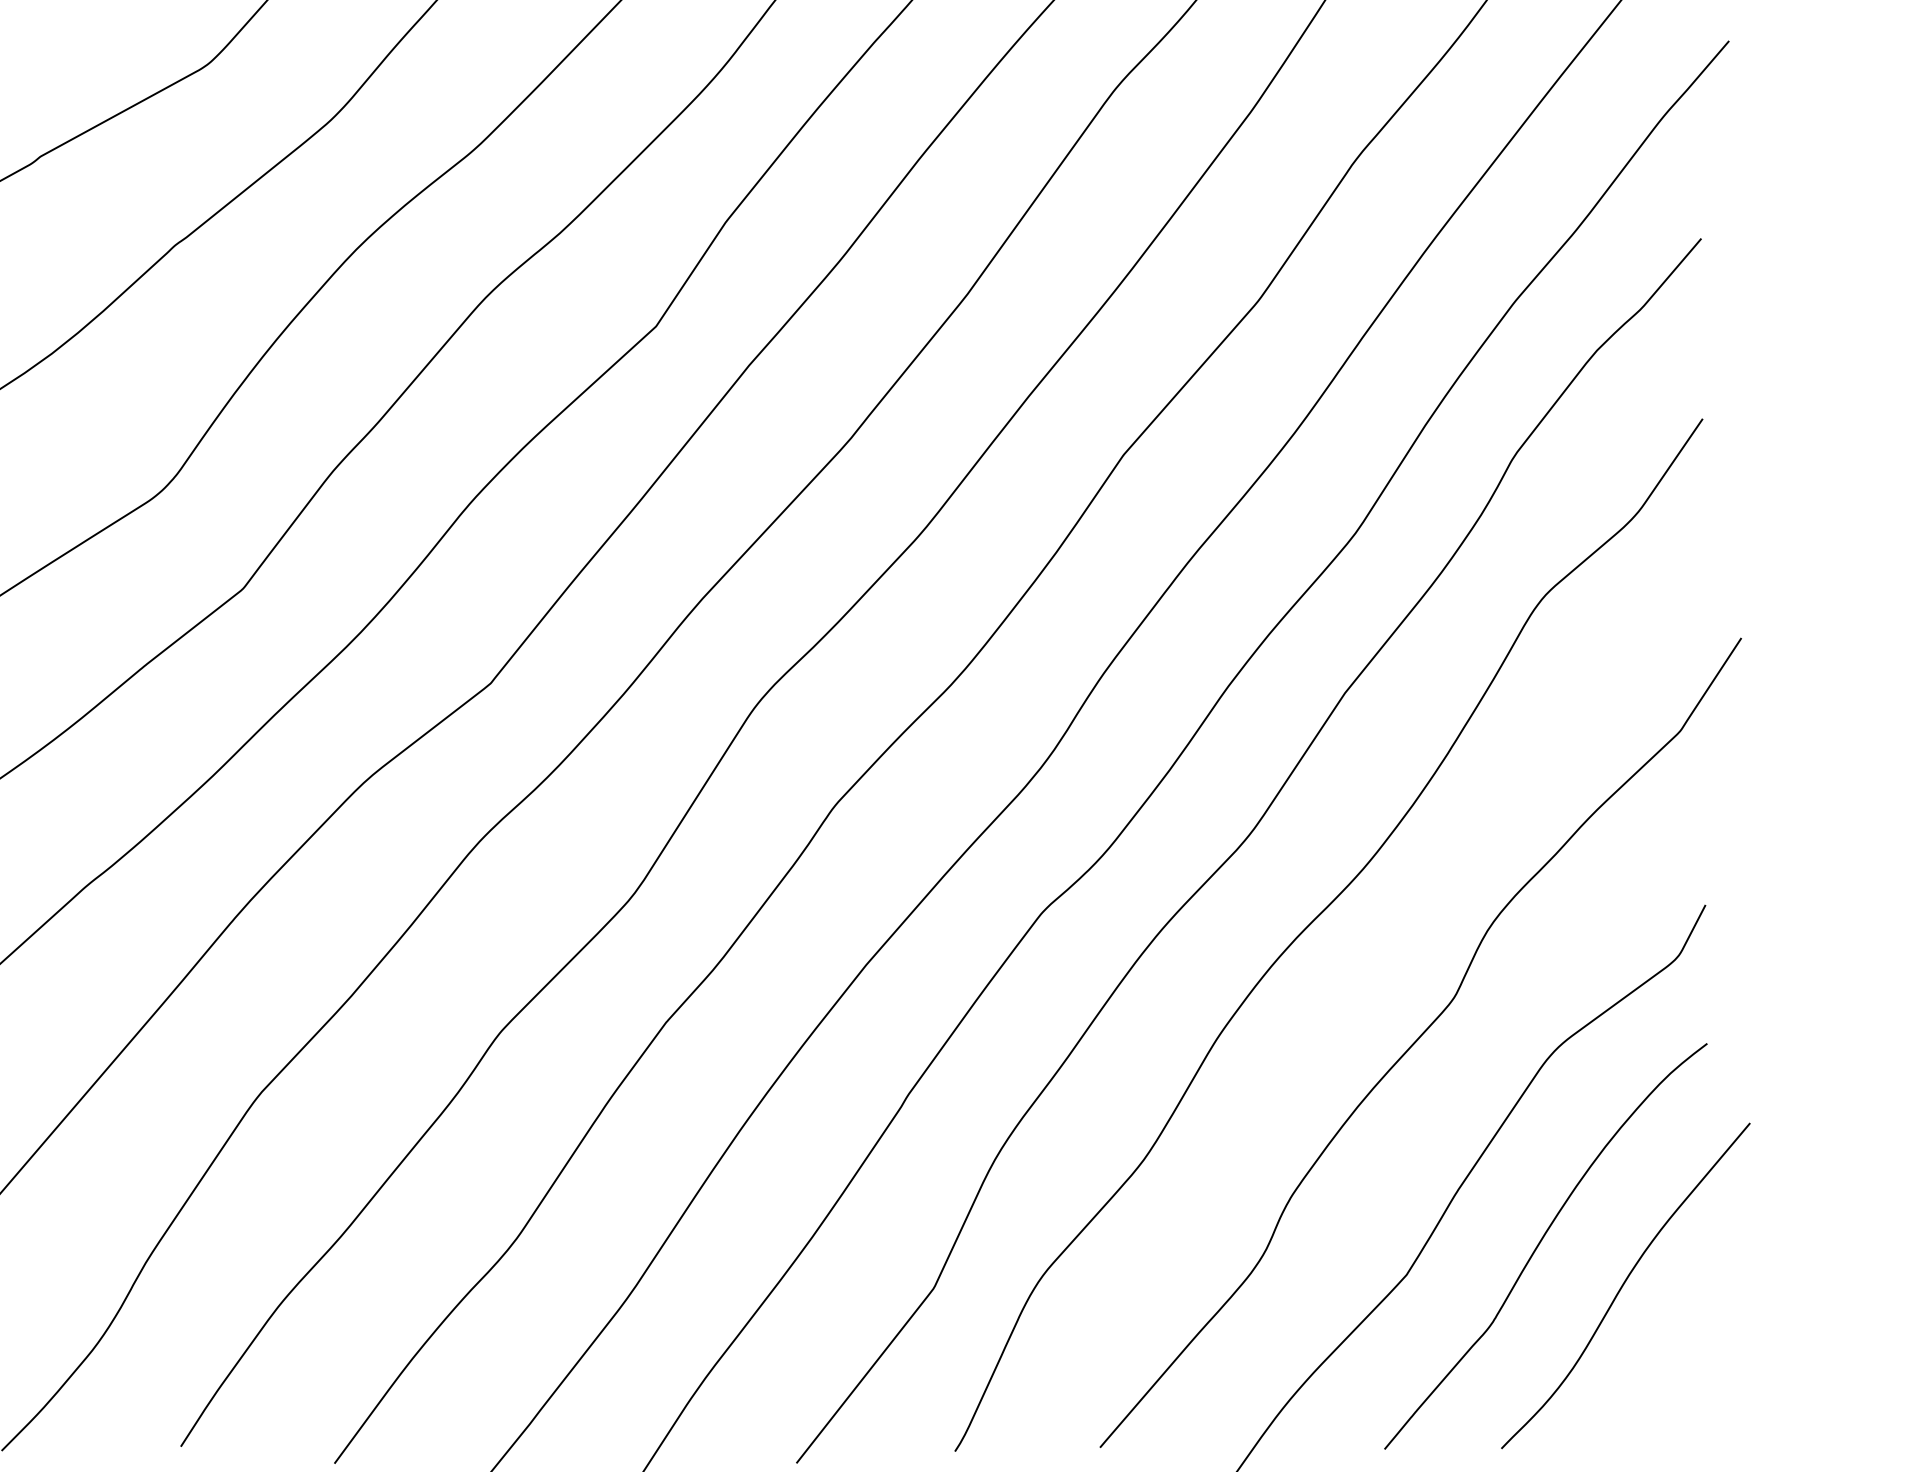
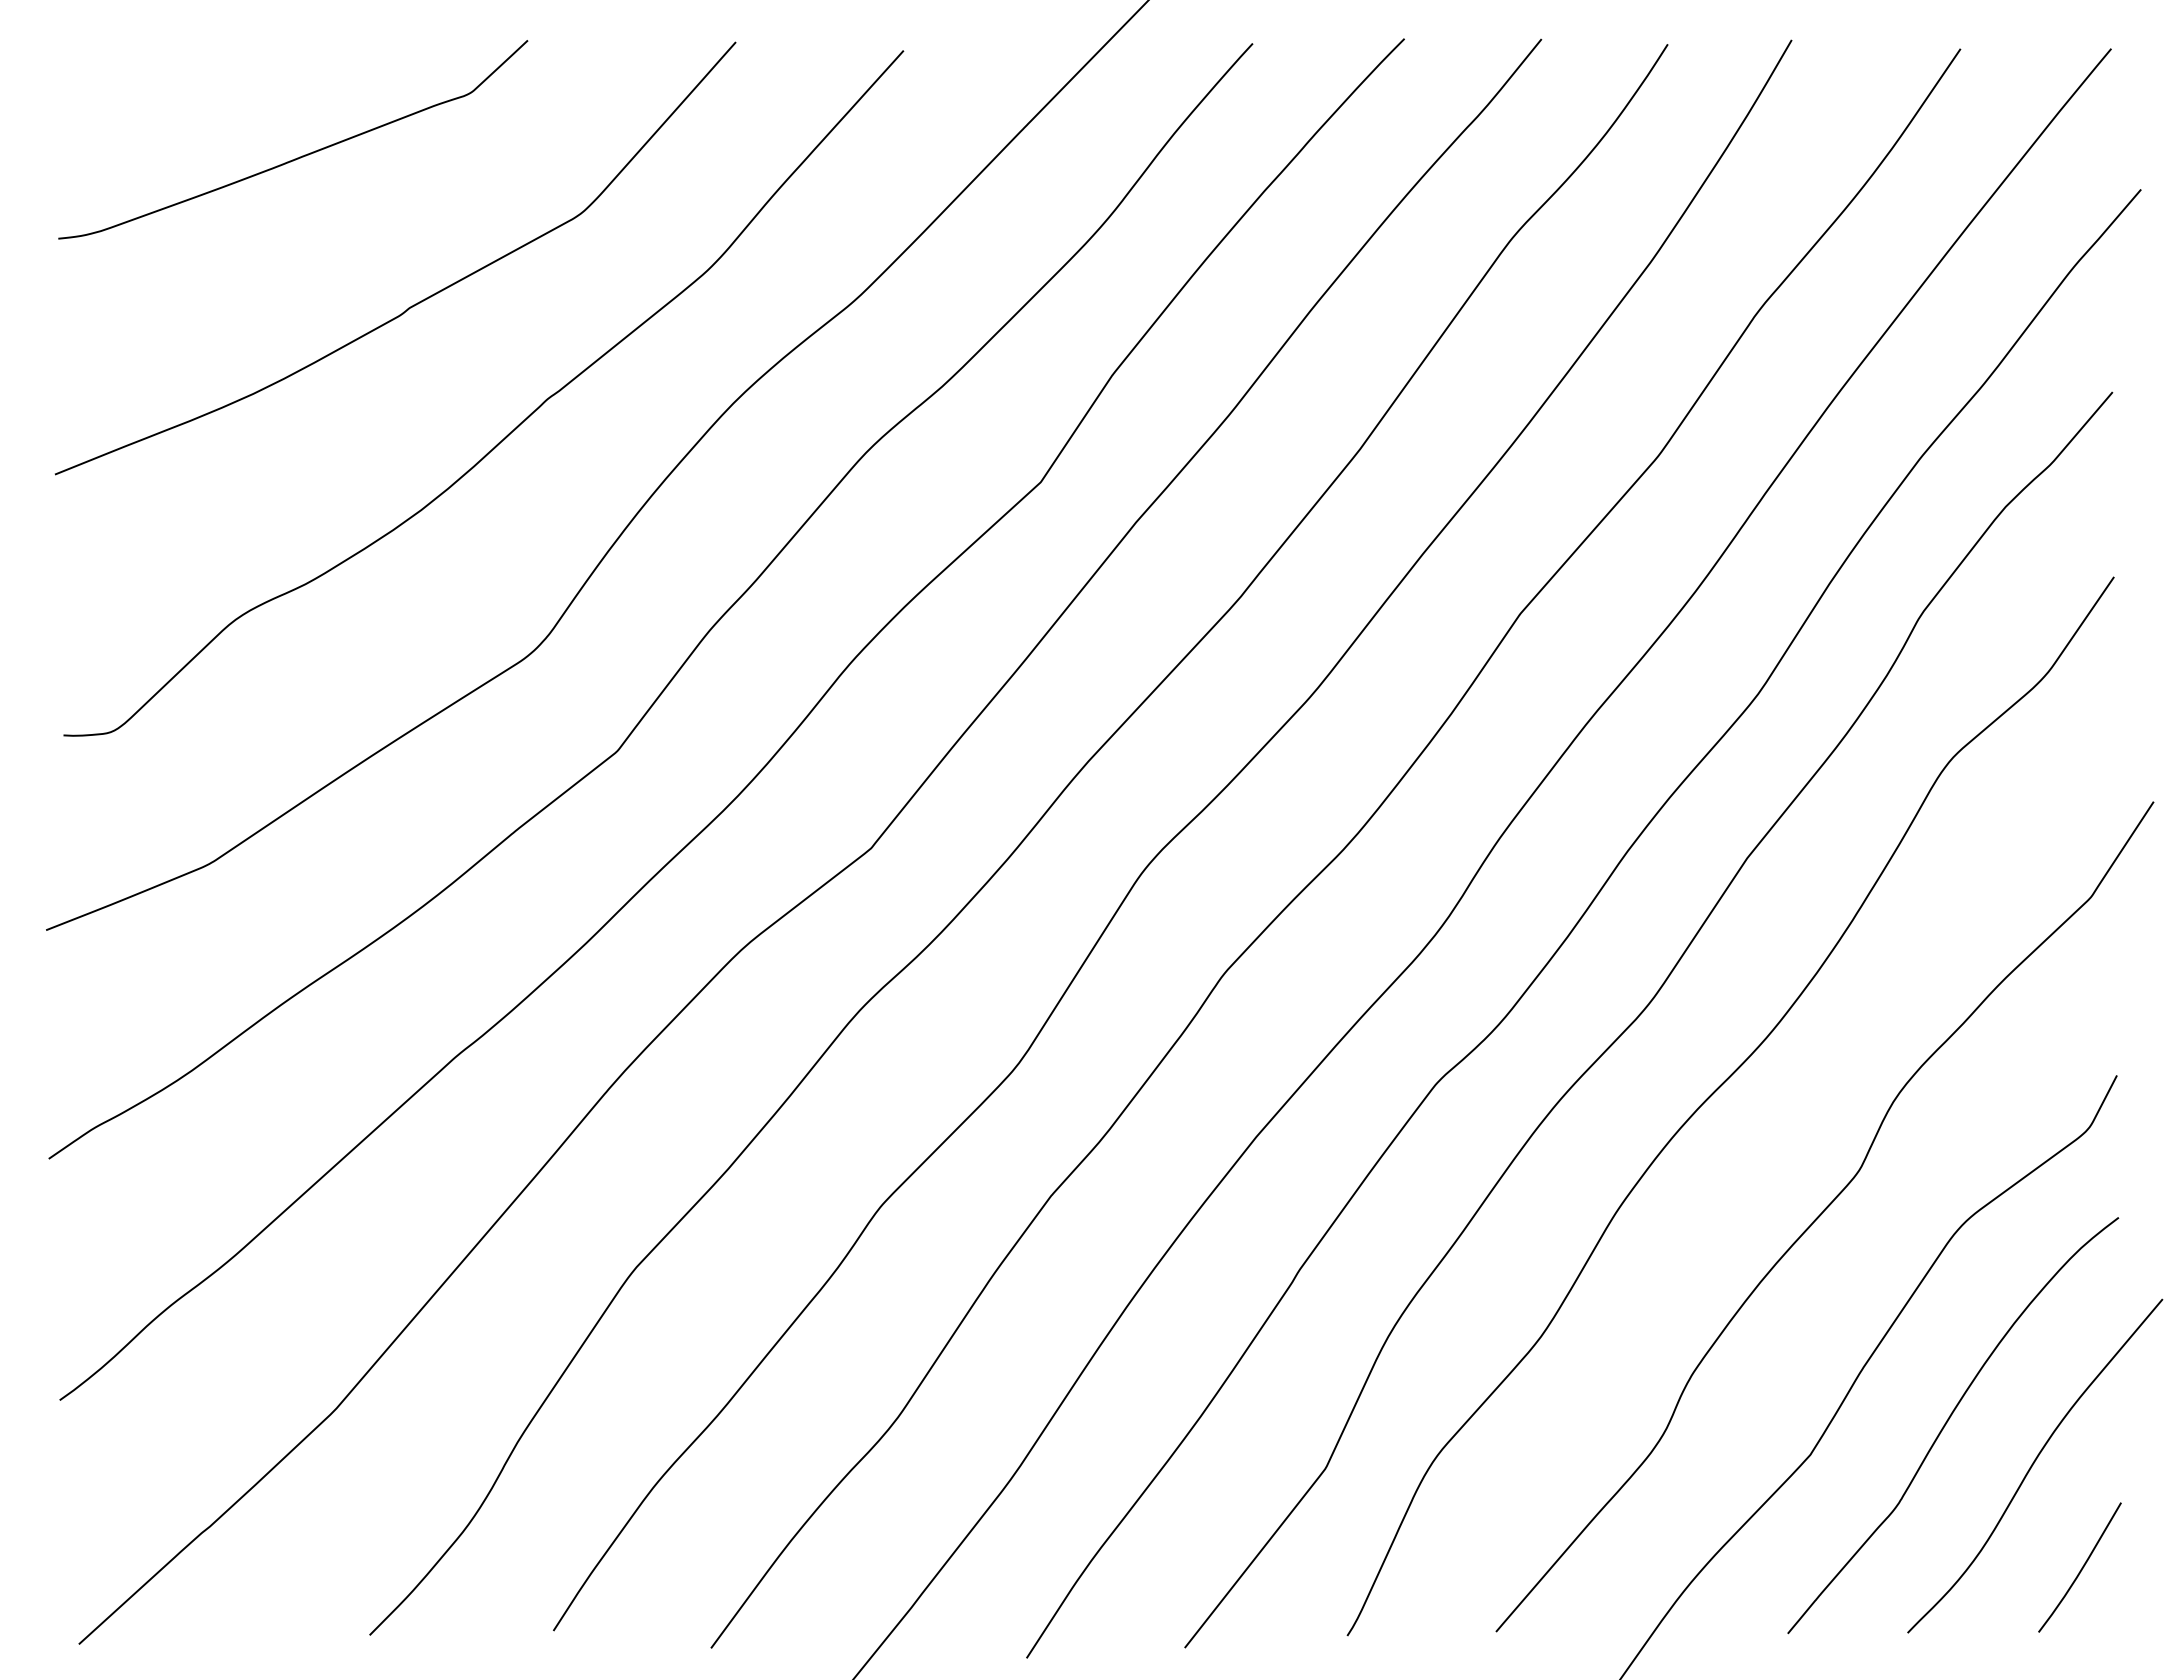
curve: (1670, 1384) -> (2081, 1567), added

